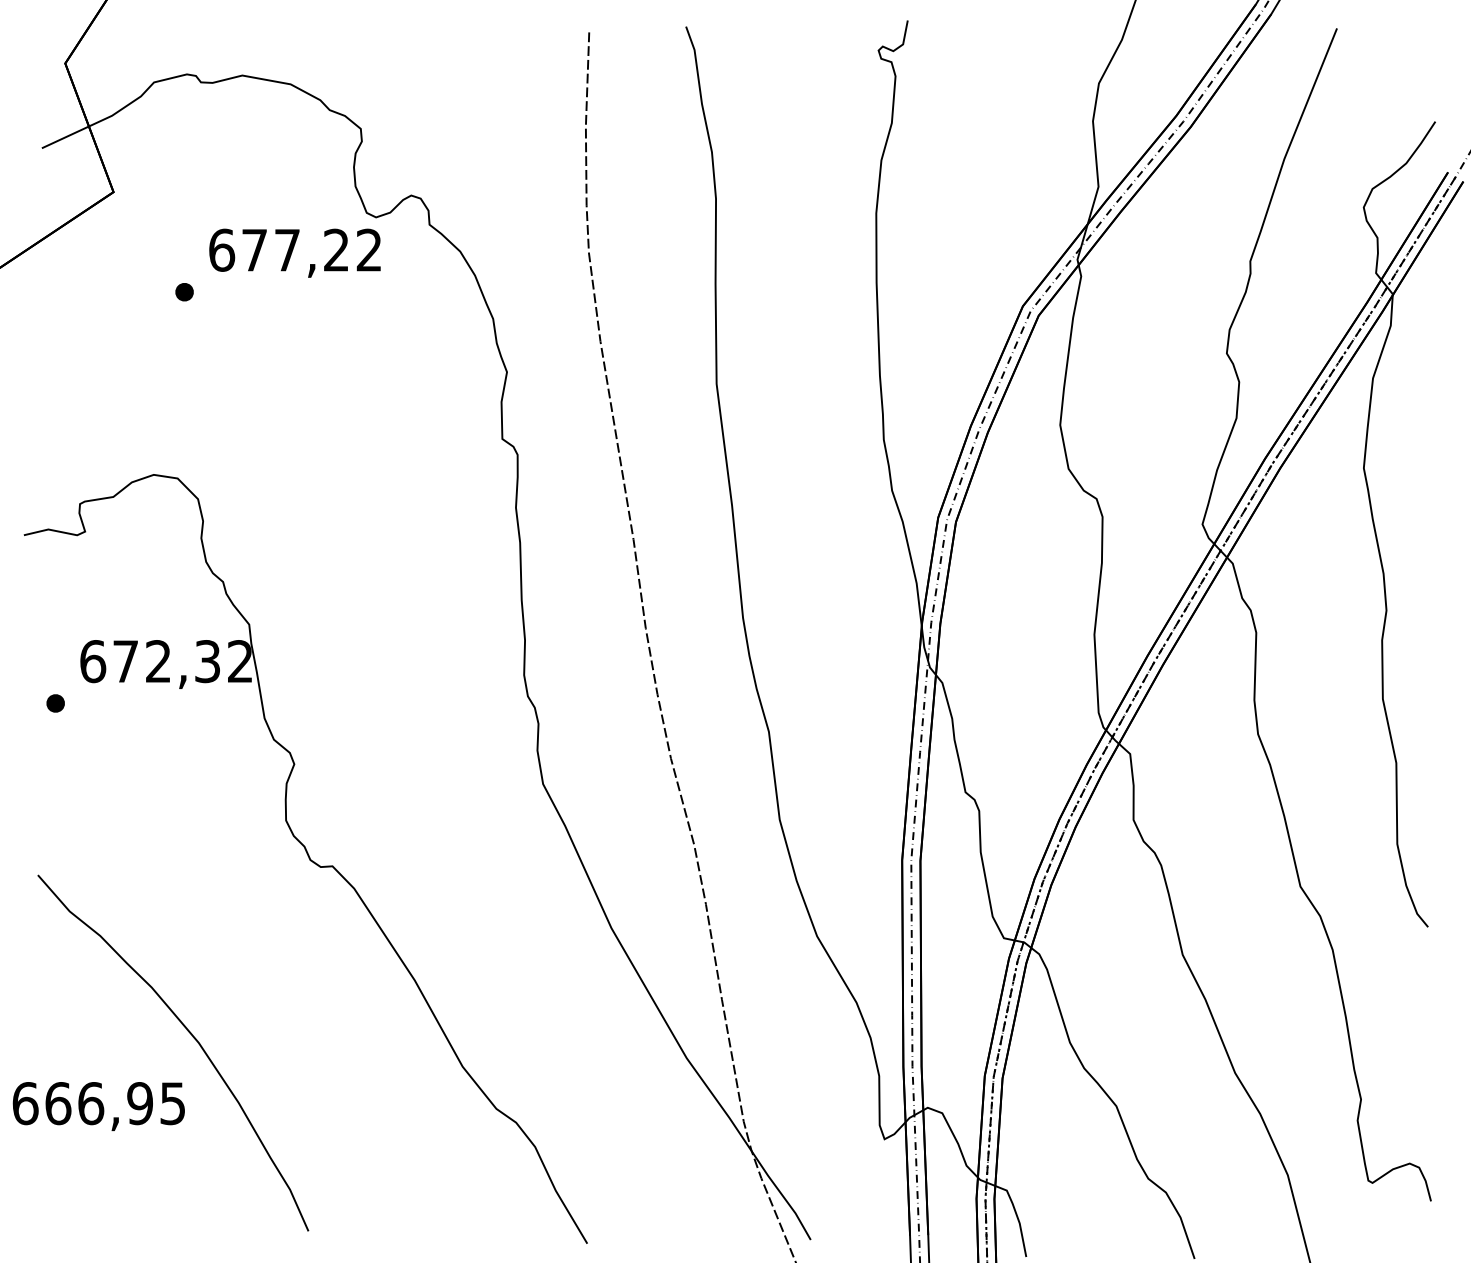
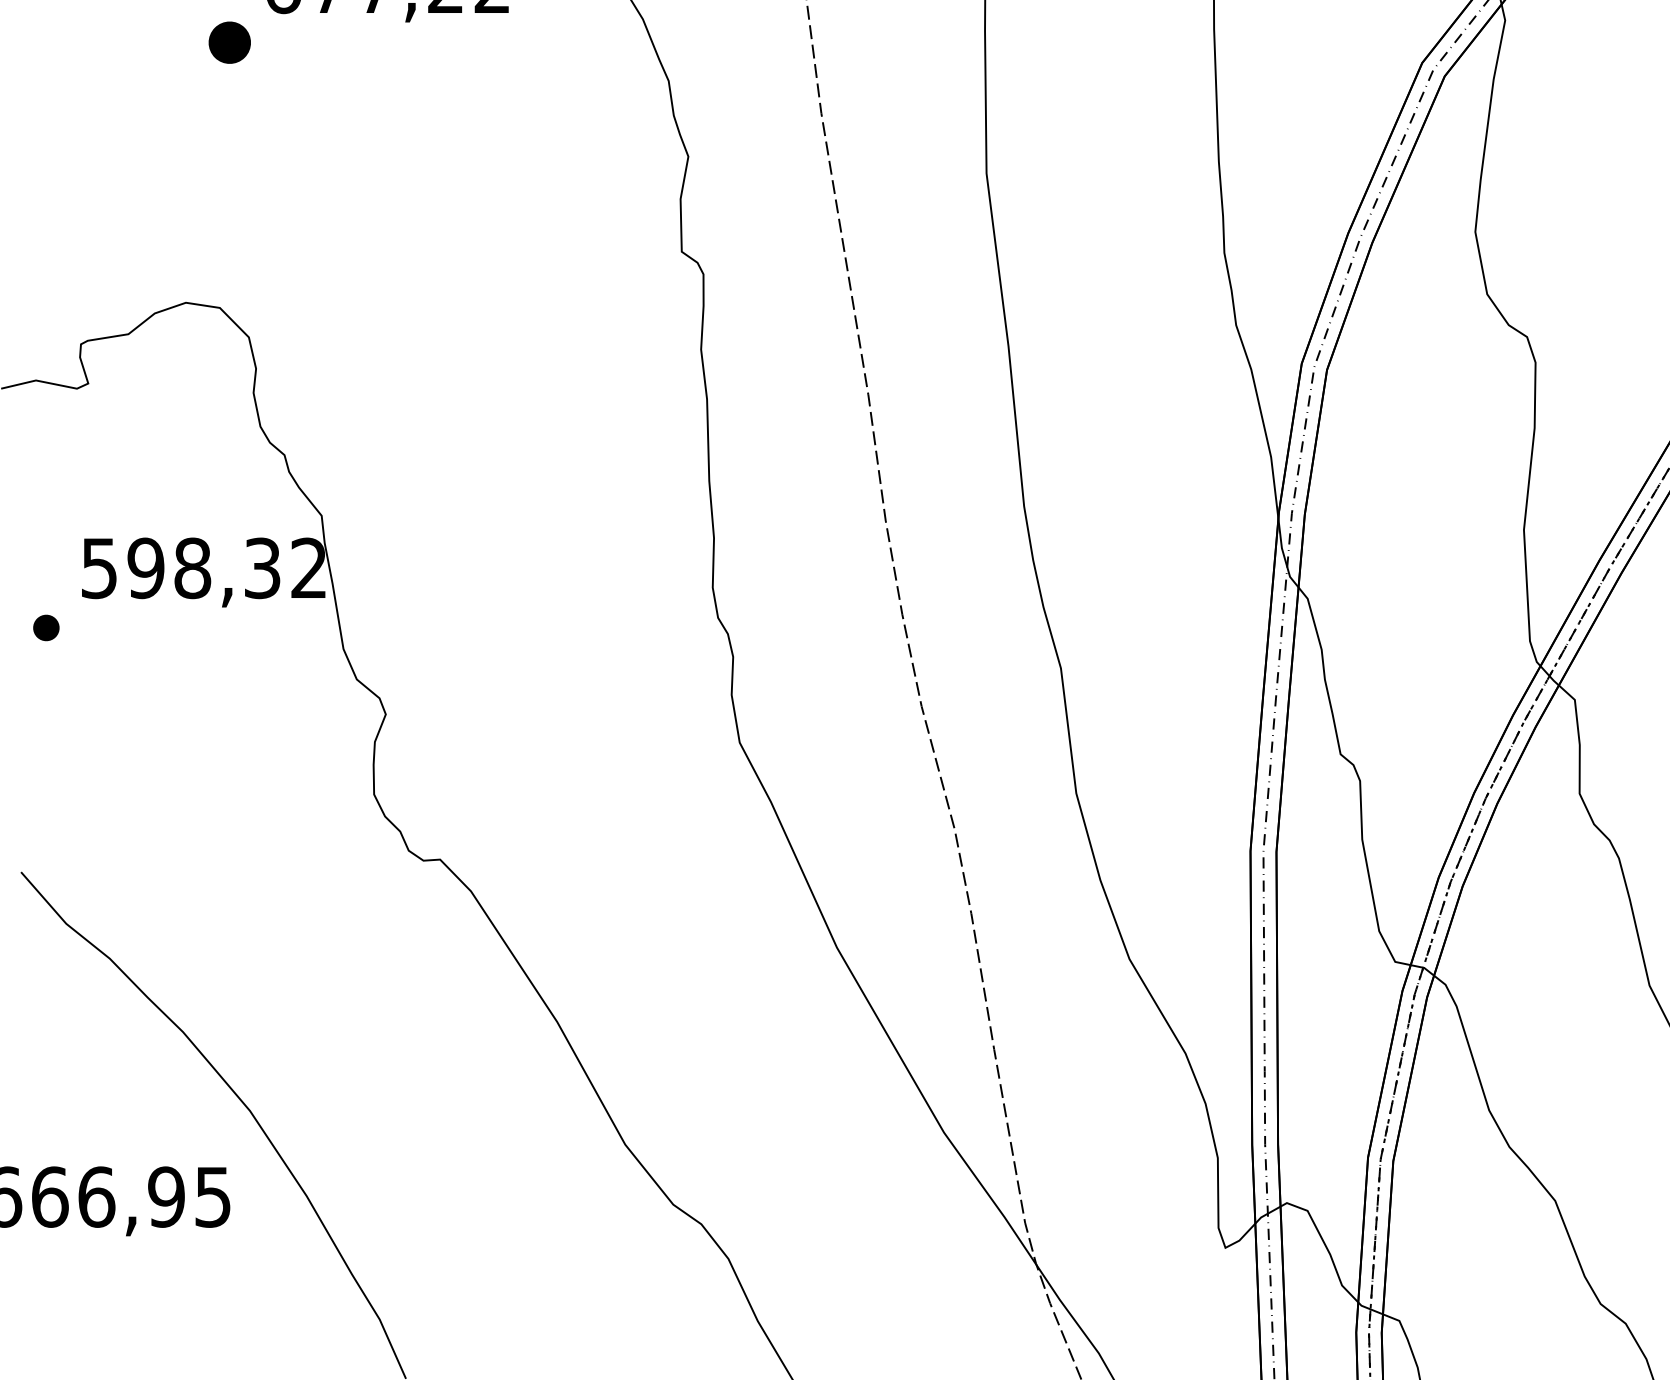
part: (184, 292) -> (229, 43), size x1.6
text: (125, 661) -> (145, 568), 672,32 -> 598,32

